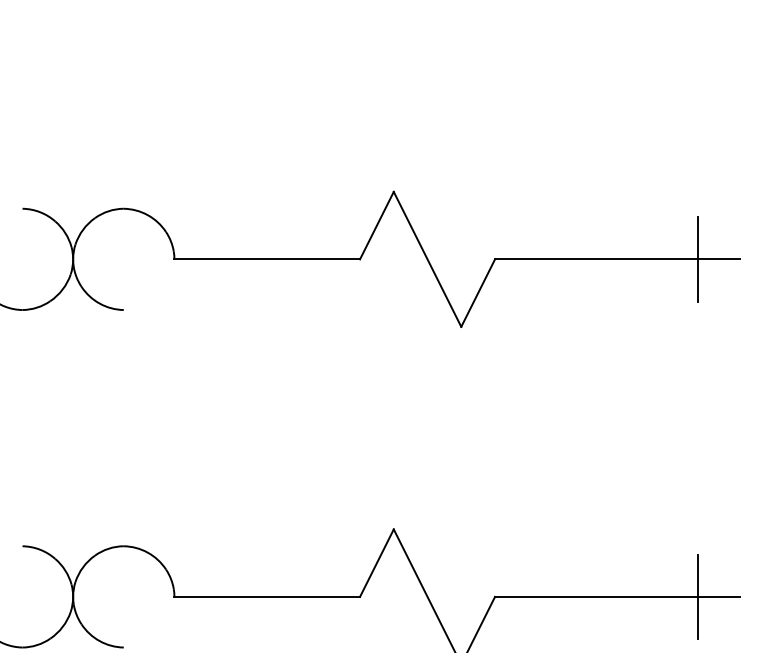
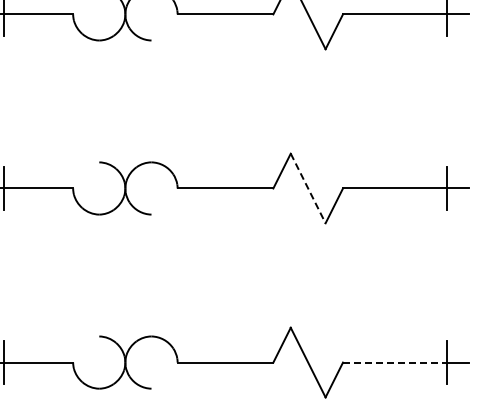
line: (428, 259) -> (308, 188), solid -> dashed
line: (596, 596) -> (395, 362), solid -> dashed

